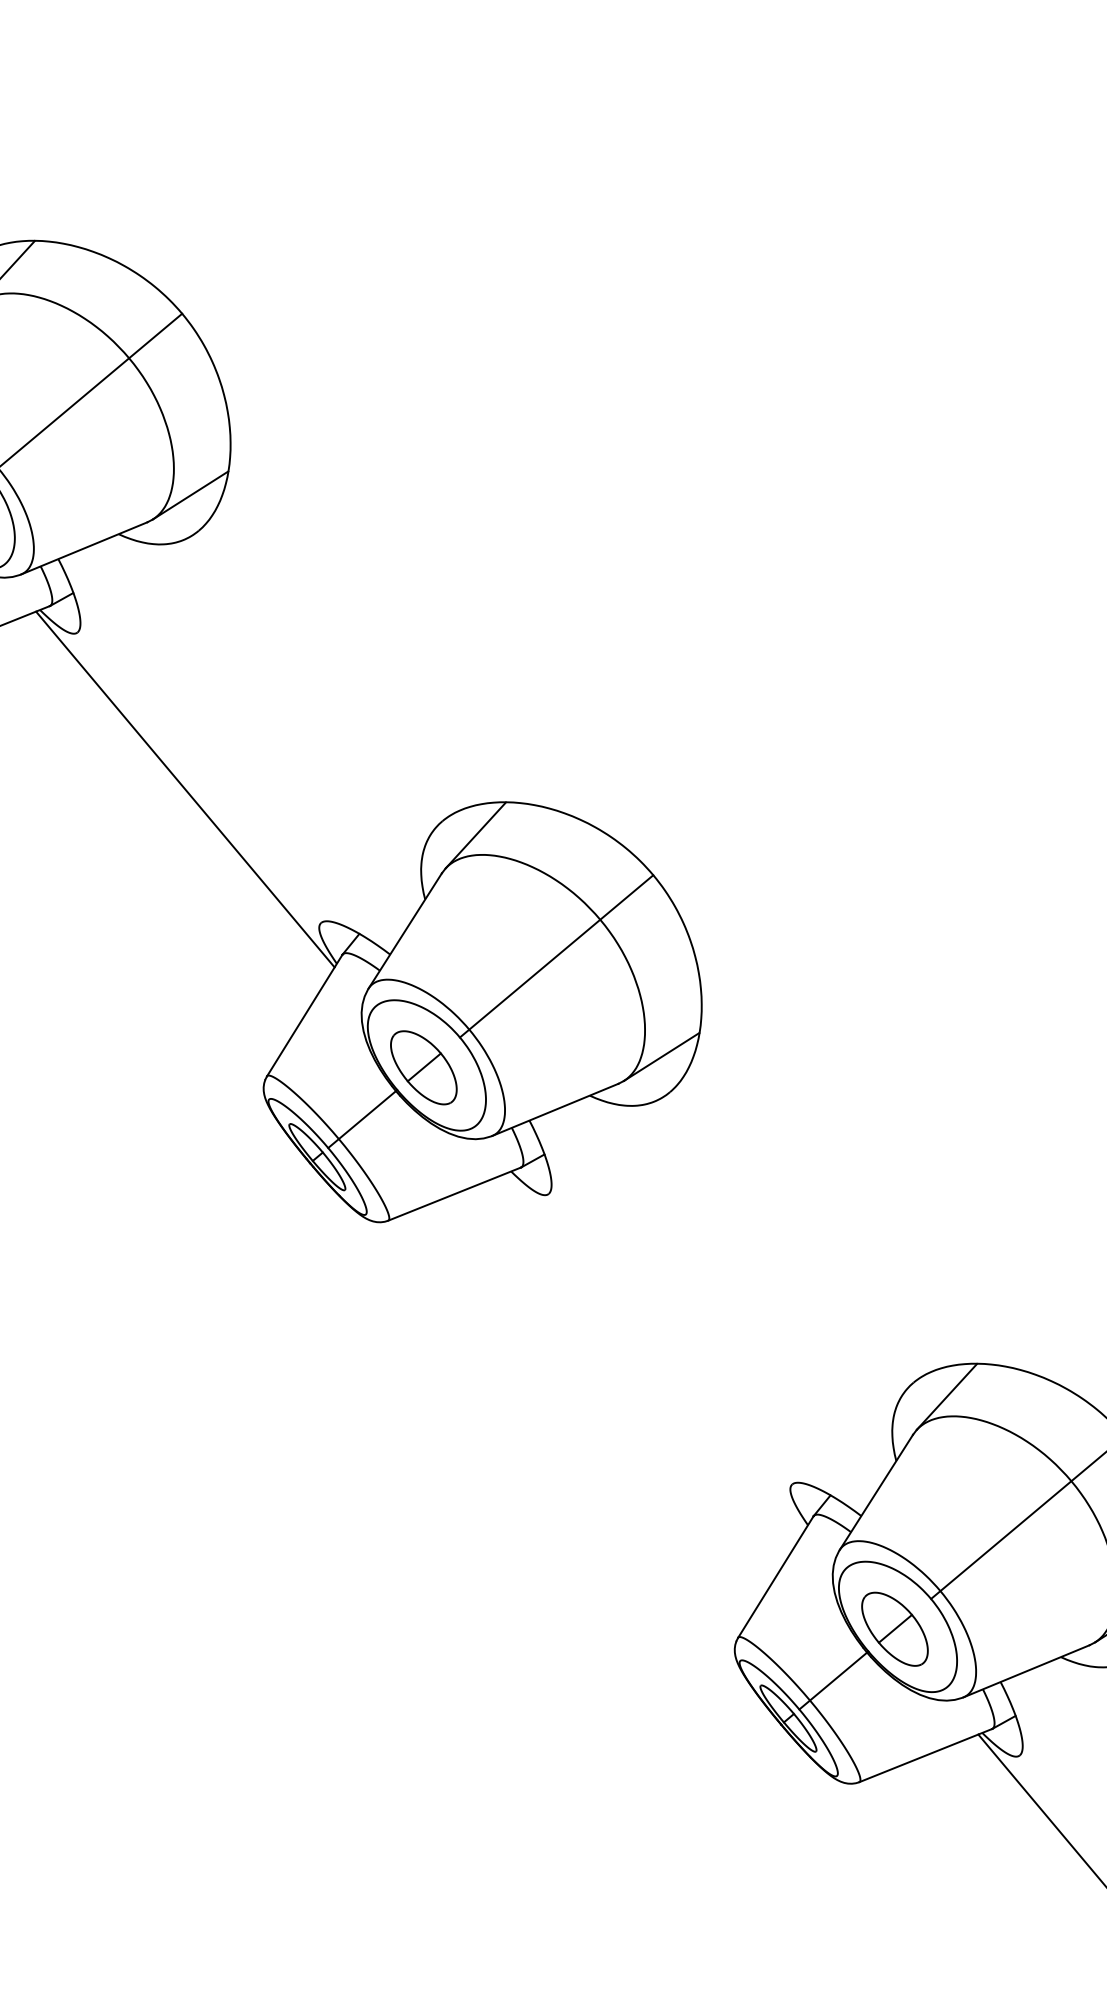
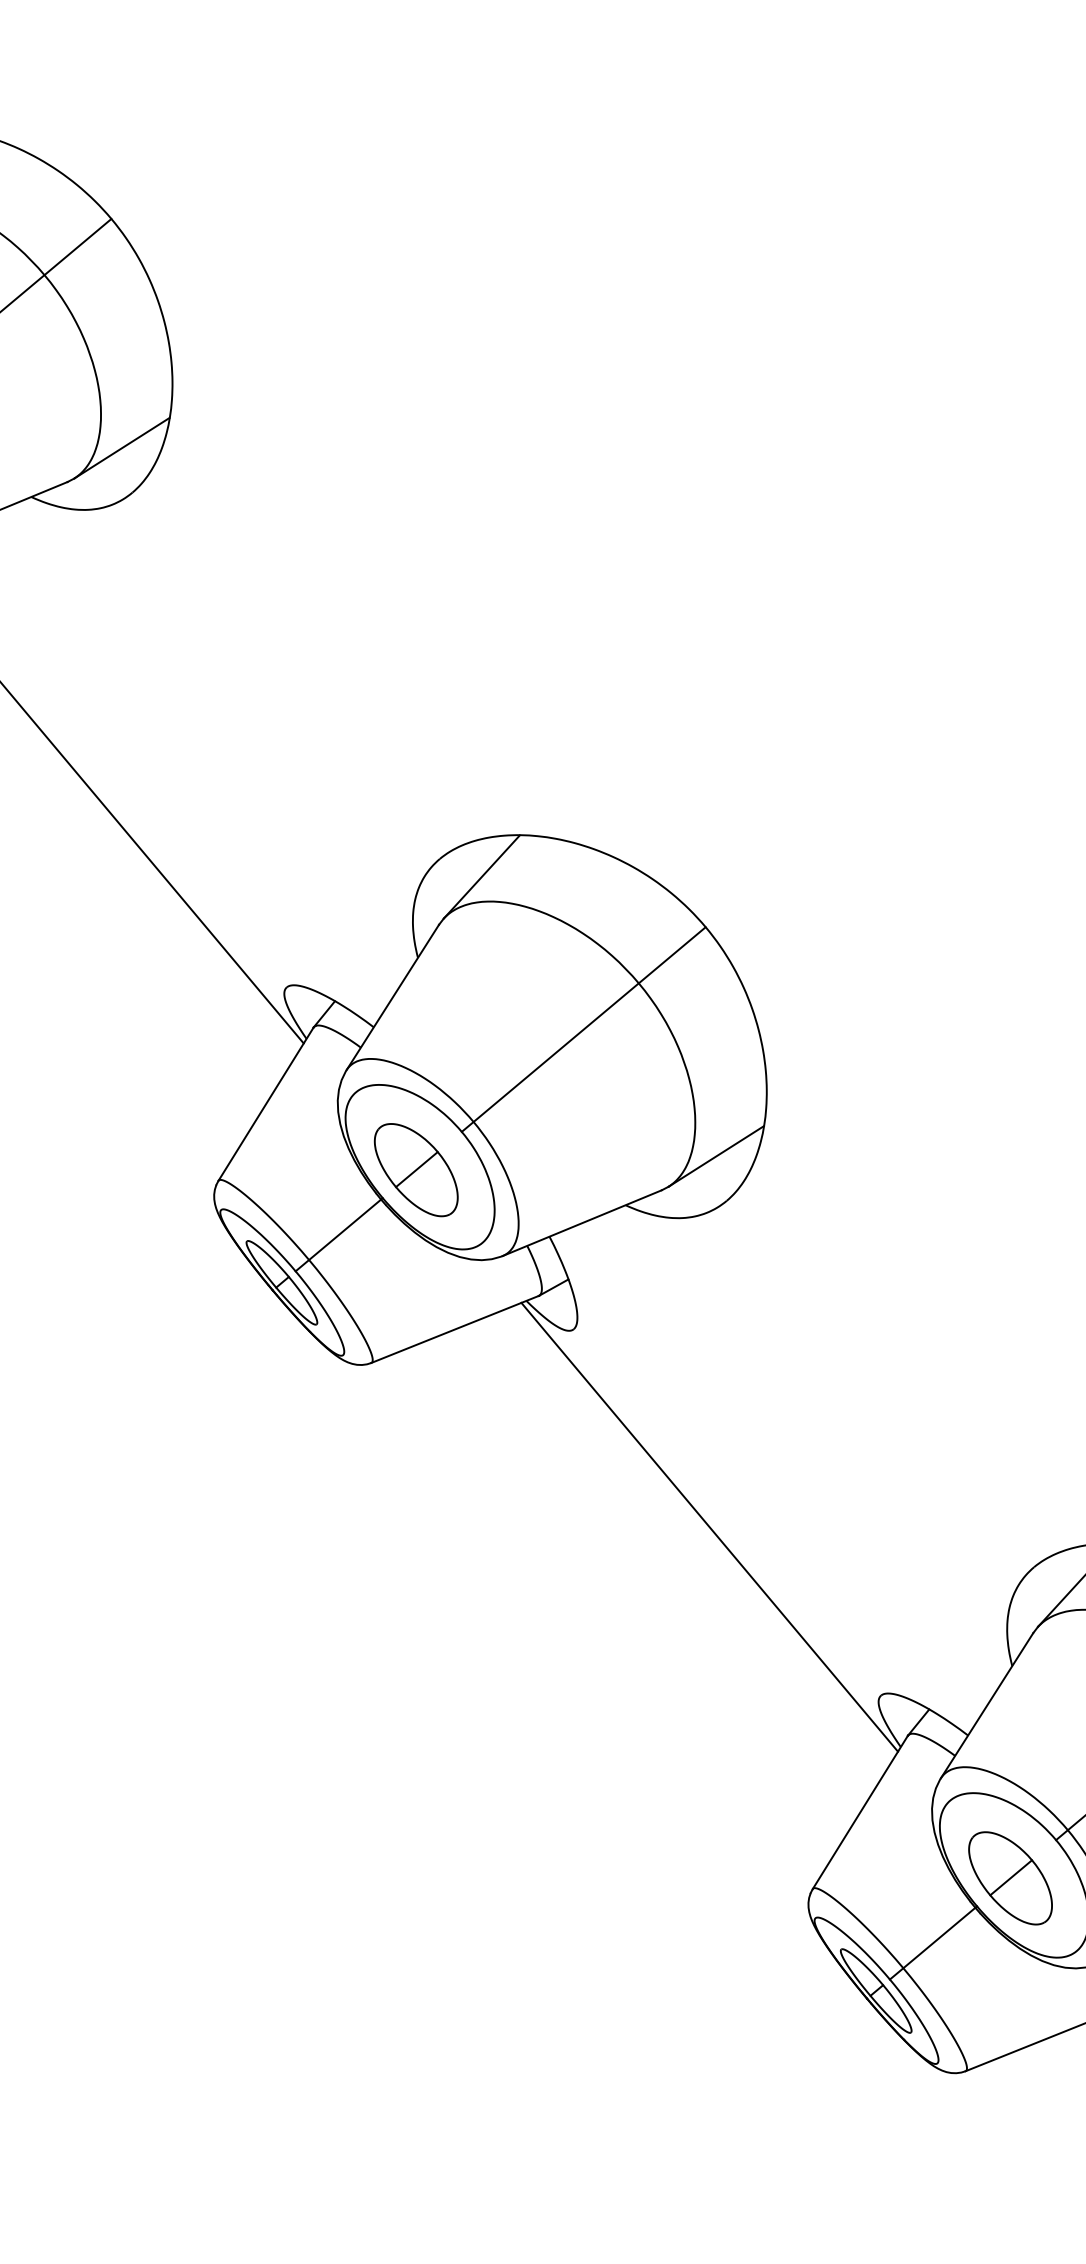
line: (656, 1350) -> (709, 1526), added

